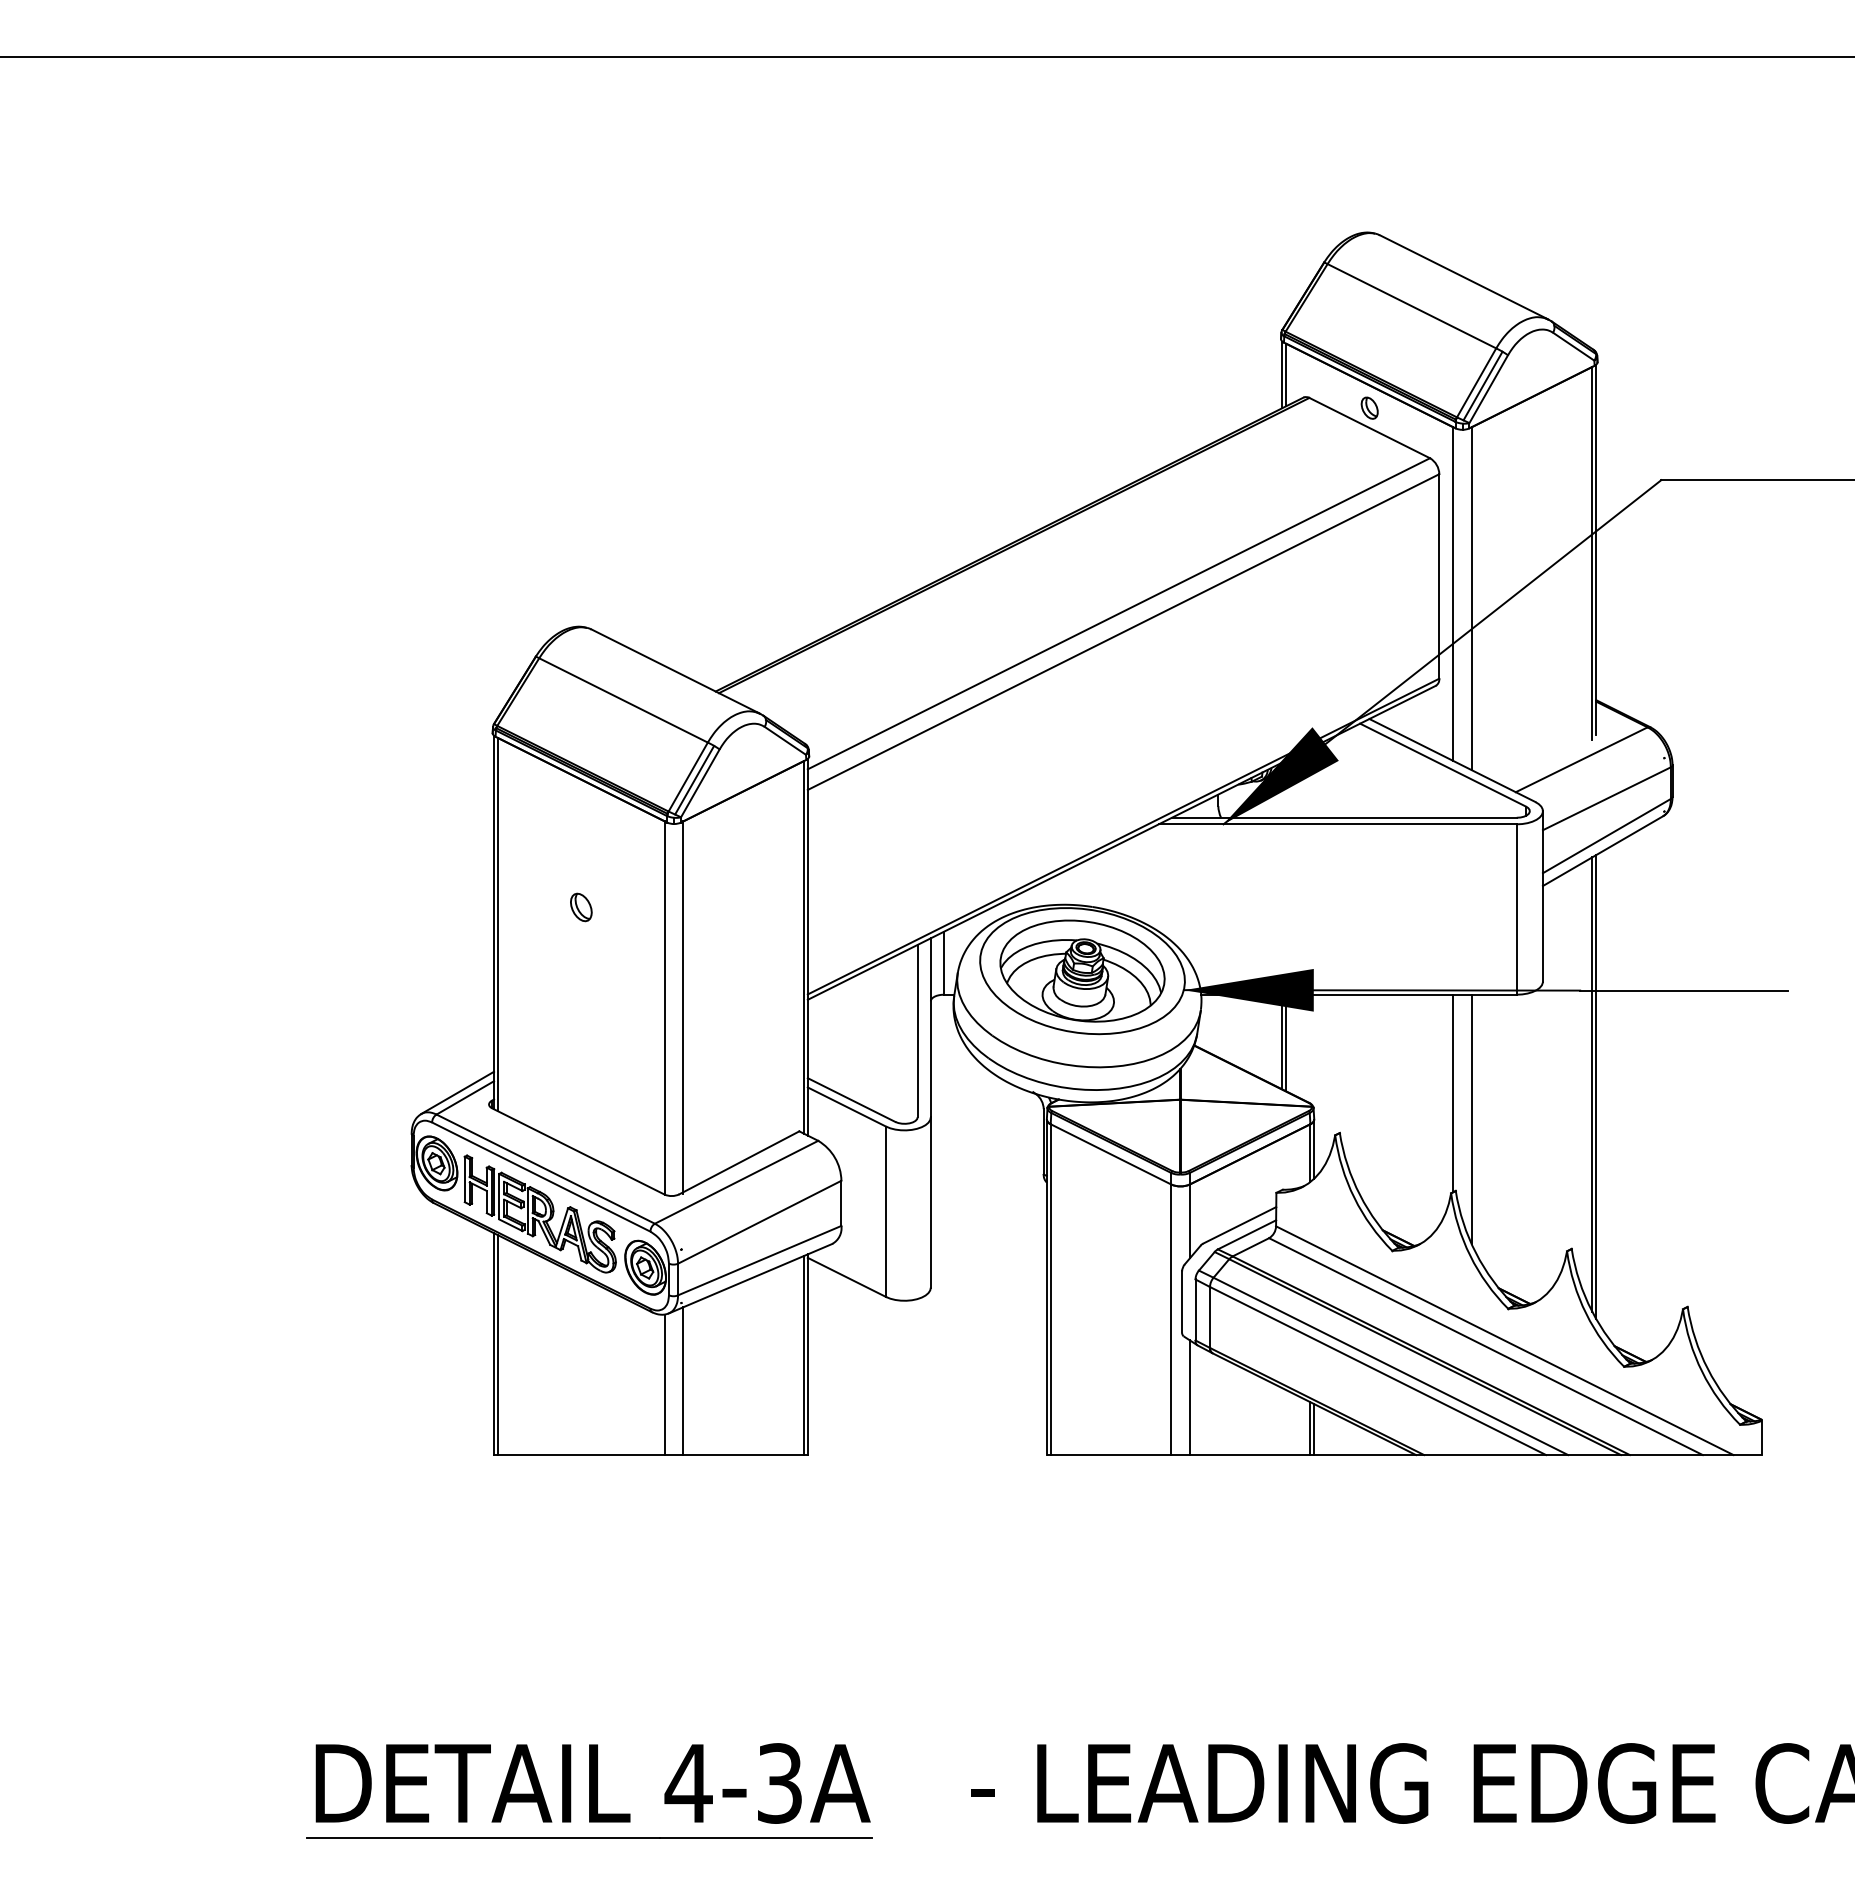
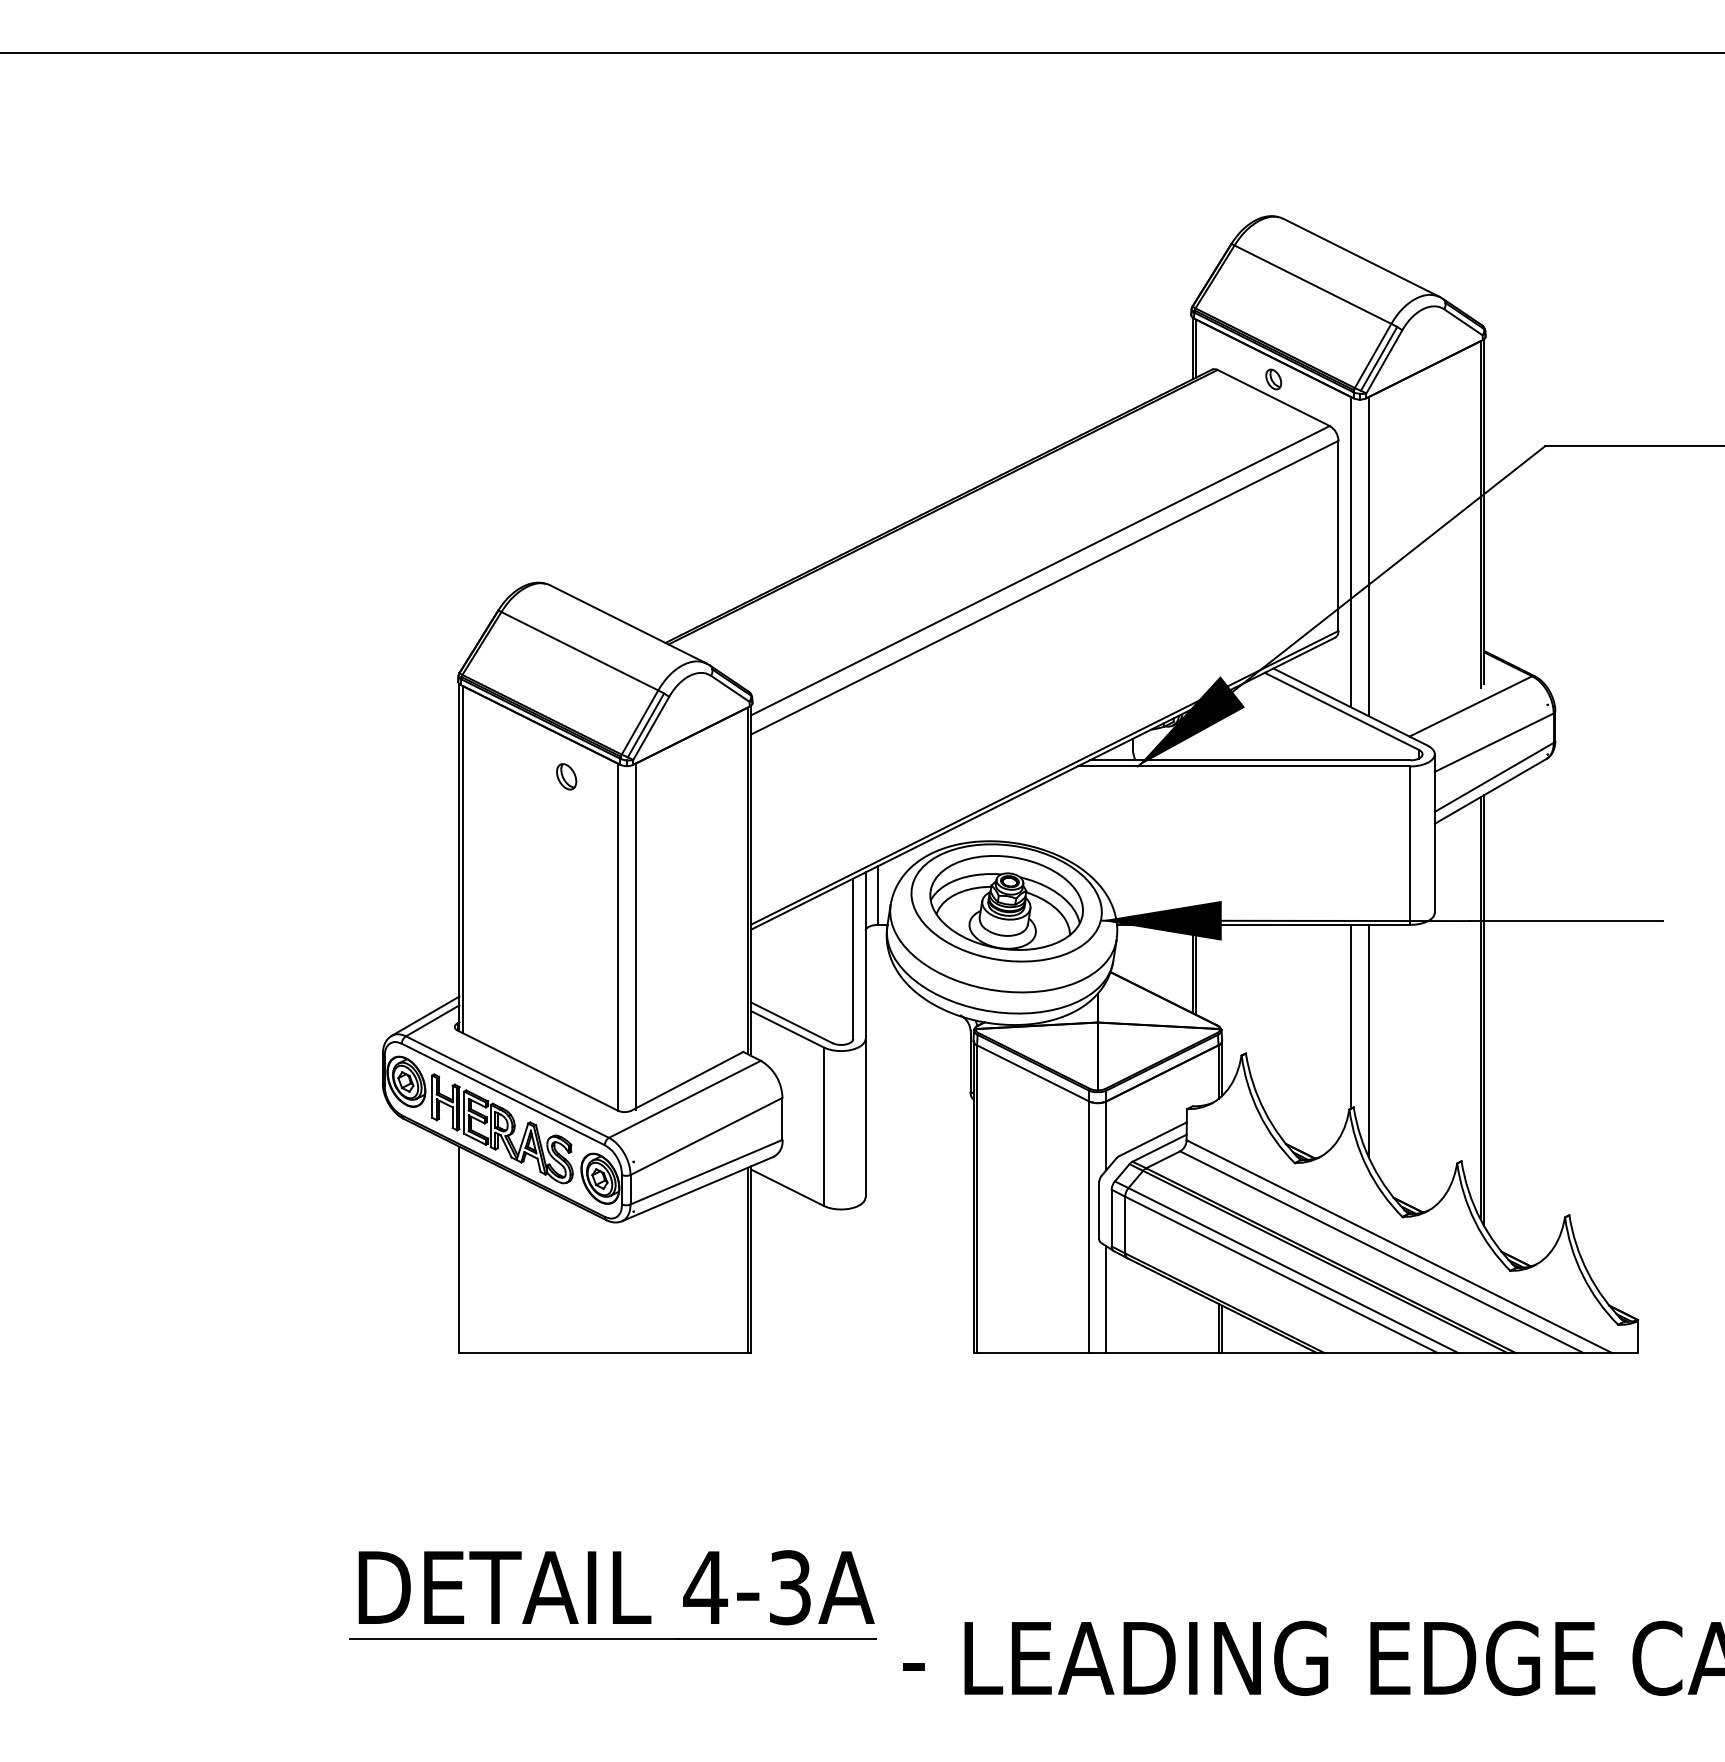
part: (581, 907) -> (566, 776), moved
line: (497, 1345) -> (462, 1251), removed
line: (683, 1381) -> (635, 1284), removed
line: (664, 1384) -> (617, 1287), removed
part: (589, 1790) -> (613, 1594), moved

